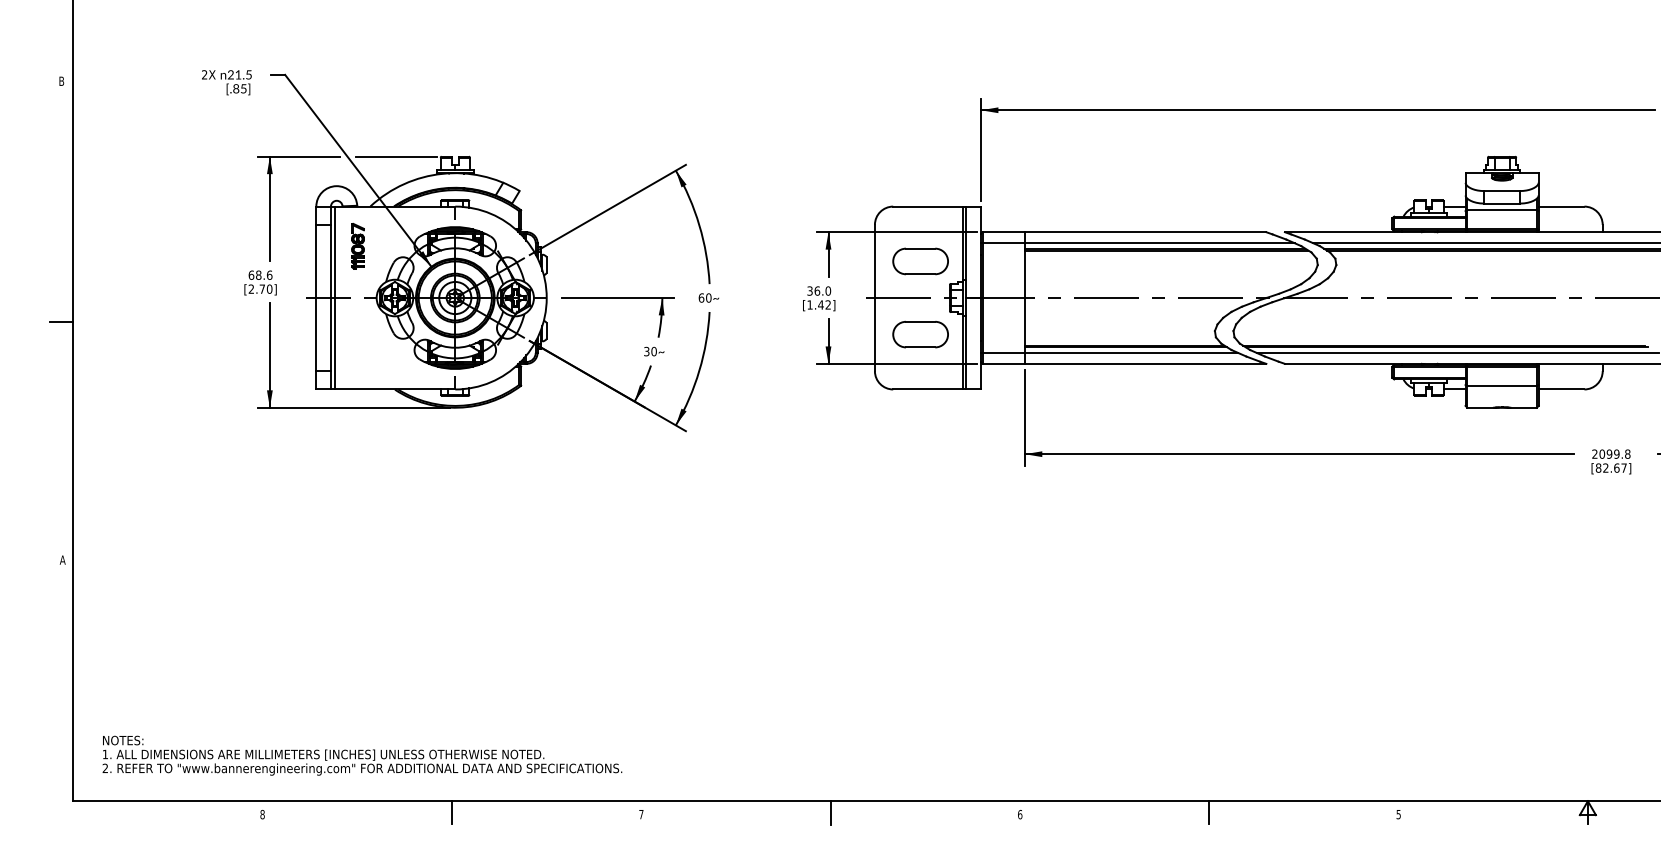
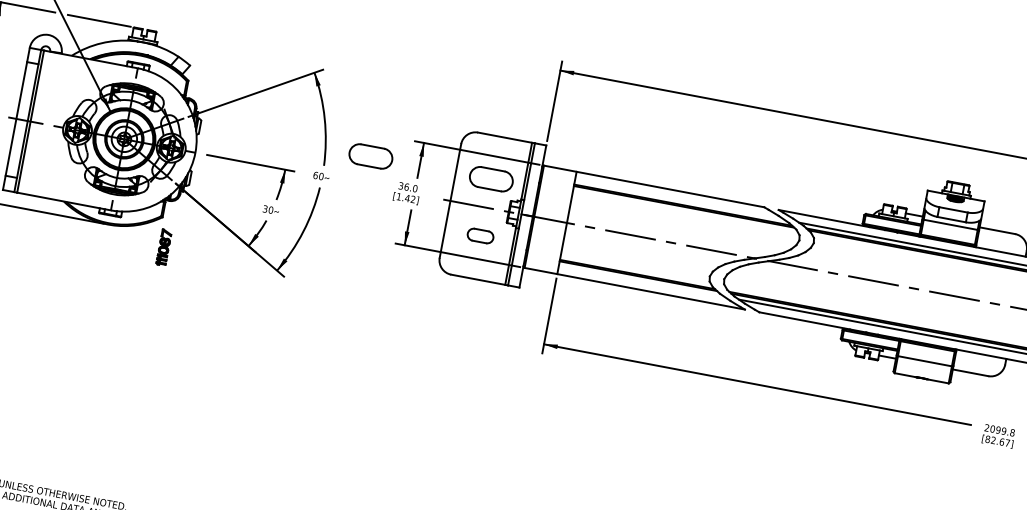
line: (1137, 243) -> (662, 197), removed
part: (357, 245) -> (163, 246), moved
part: (765, 261) -> (370, 156), added
part: (920, 334) -> (480, 235), size x0.6
line: (1109, 352) -> (624, 277), removed

